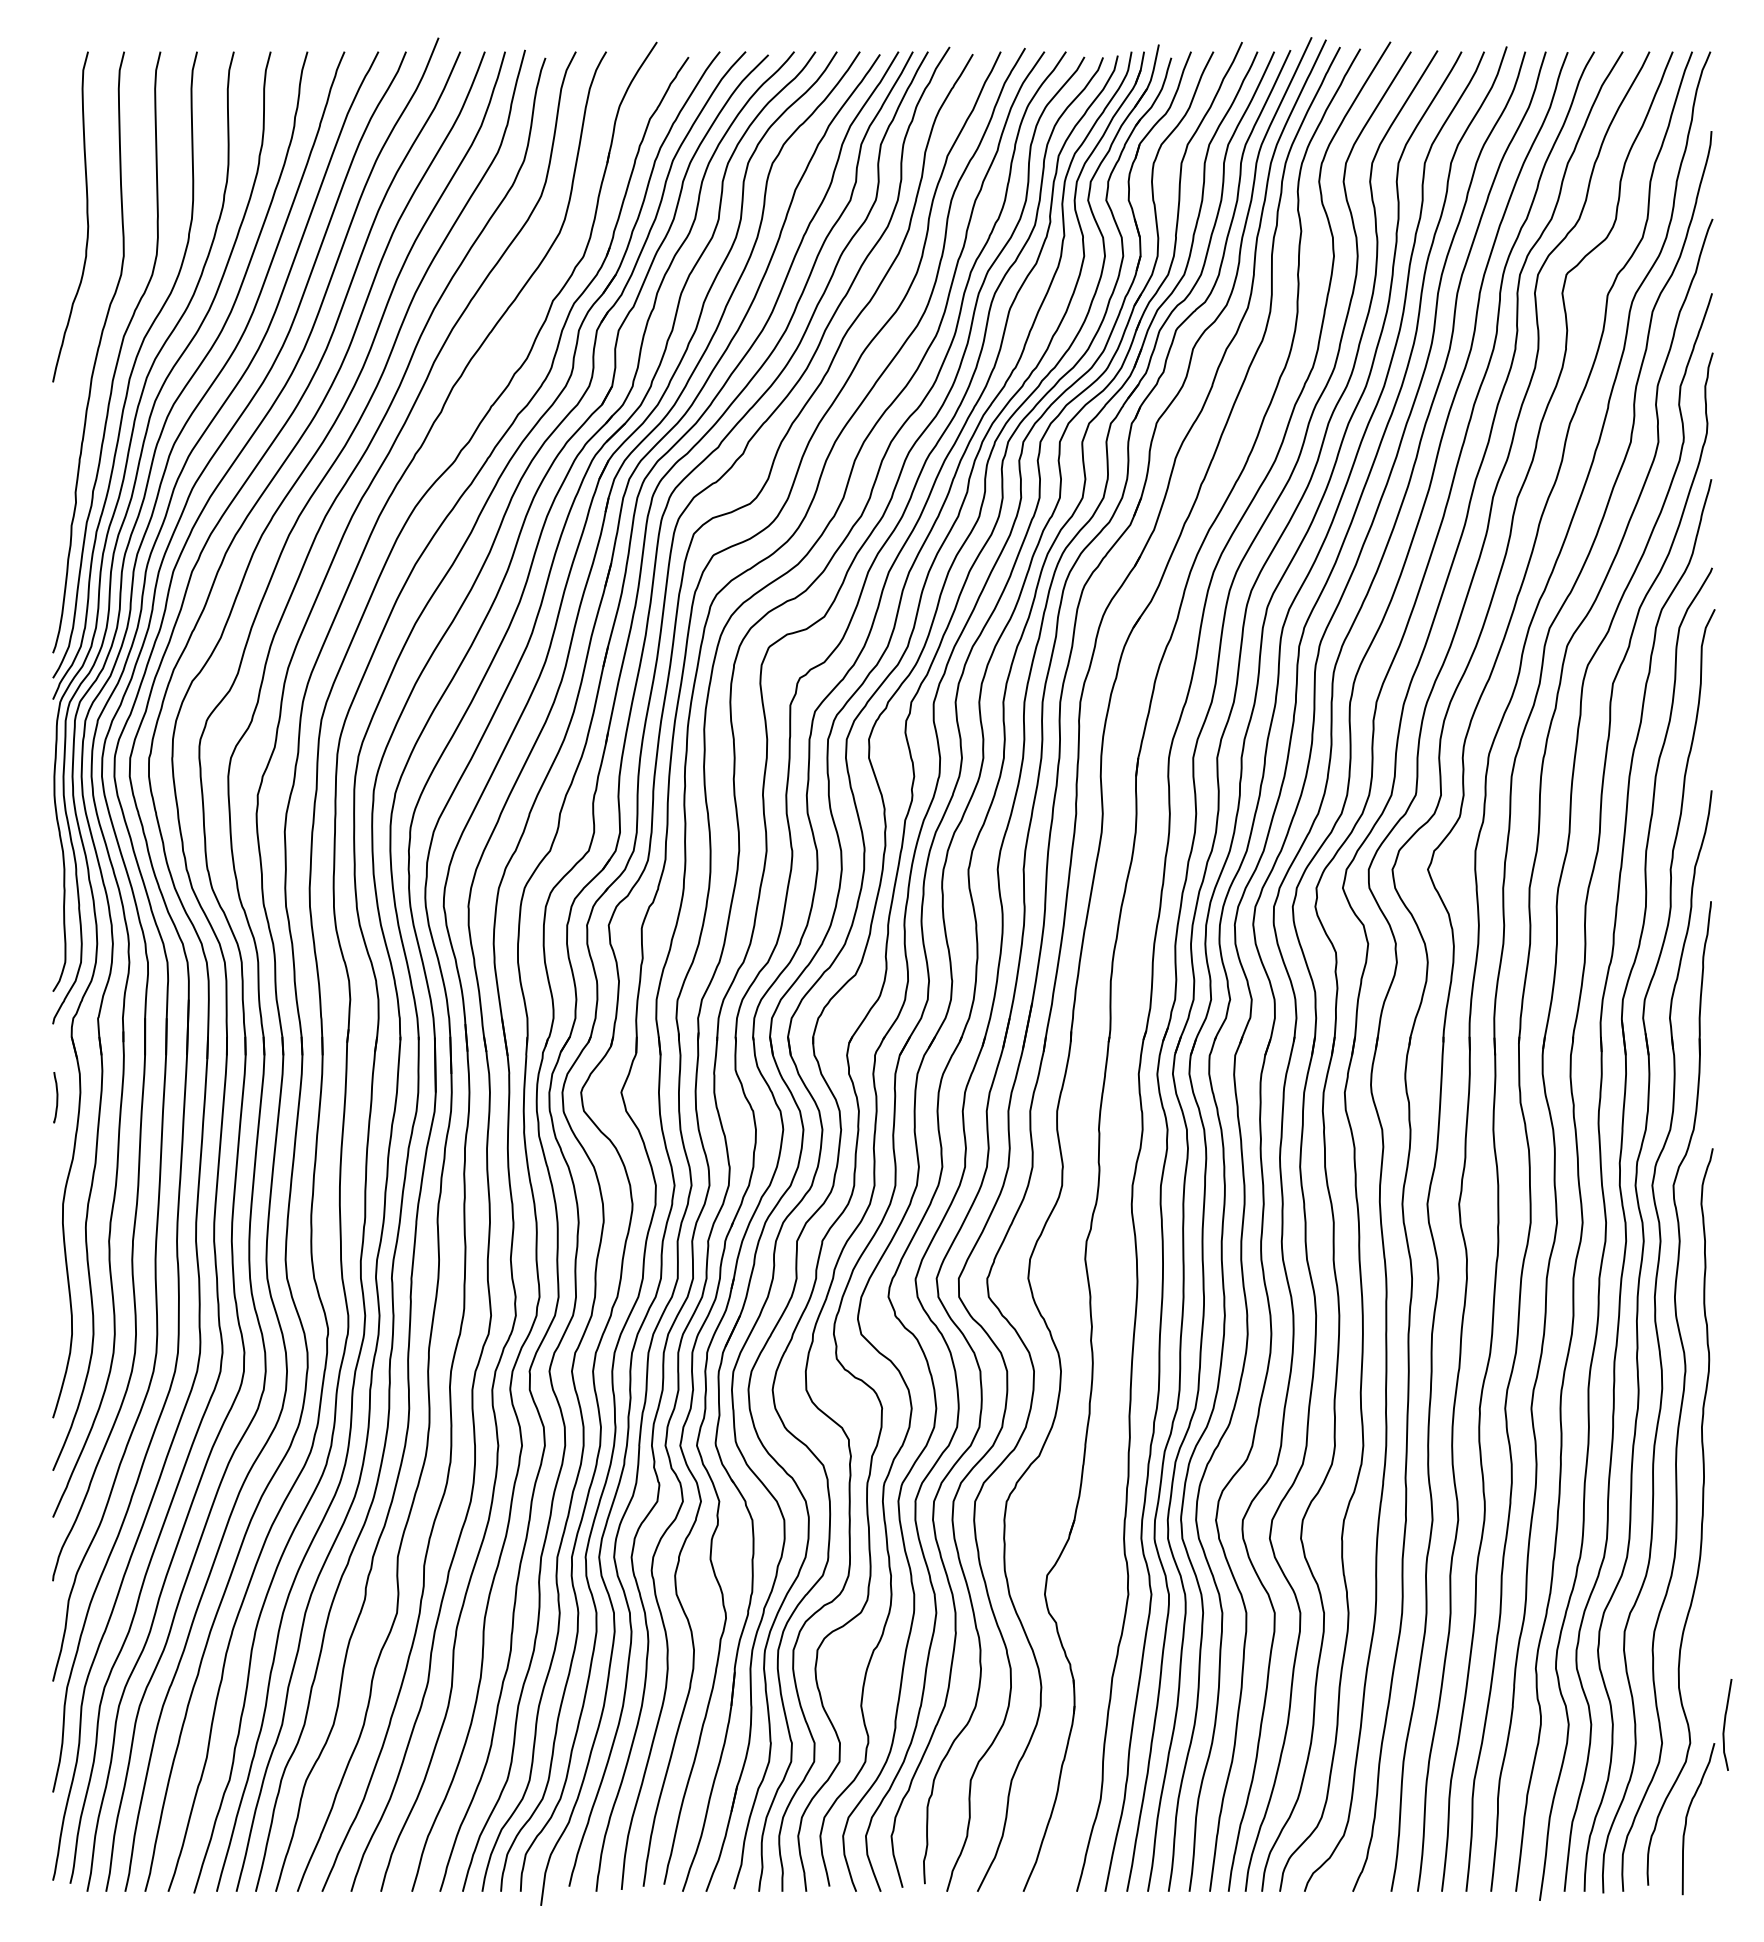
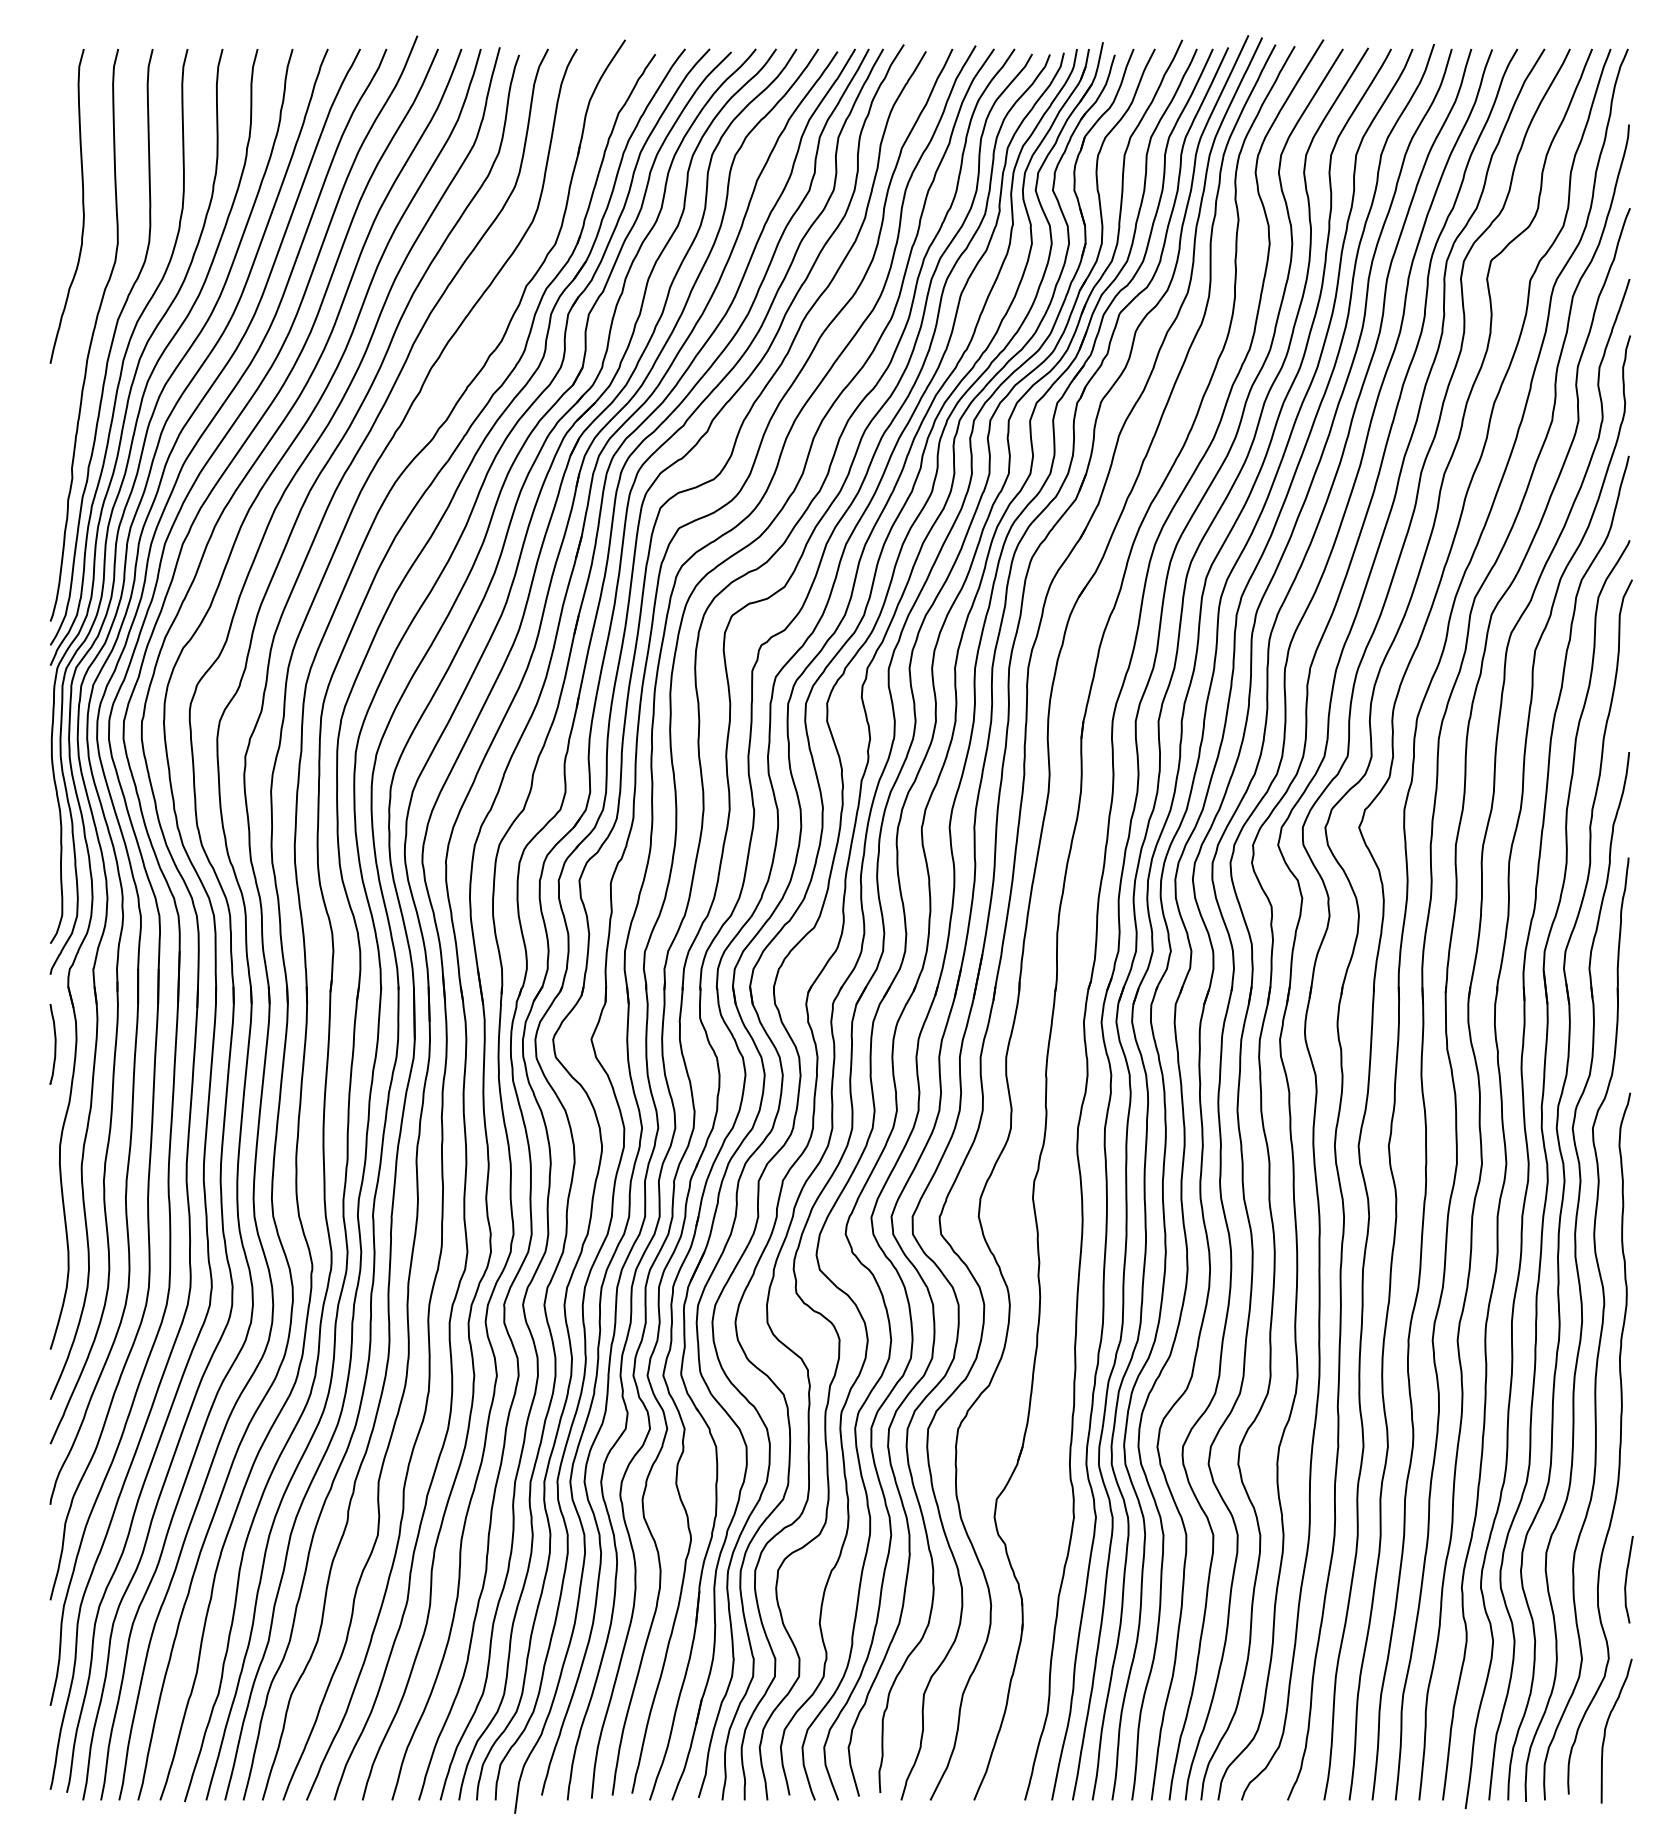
part: (55, 1097) -> (52, 1044), size x1.67
curve: (1725, 1724) -> (1627, 1579), moved

